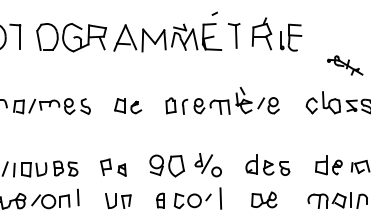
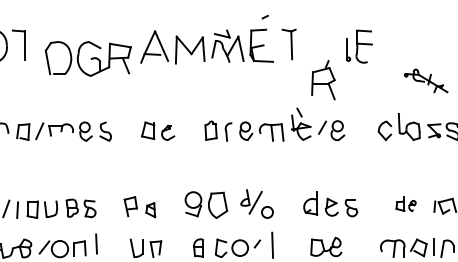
part: (261, 33) -> (322, 79), moved
part: (71, 37) -> (88, 58), moved
part: (328, 165) -> (405, 204), size x0.6

